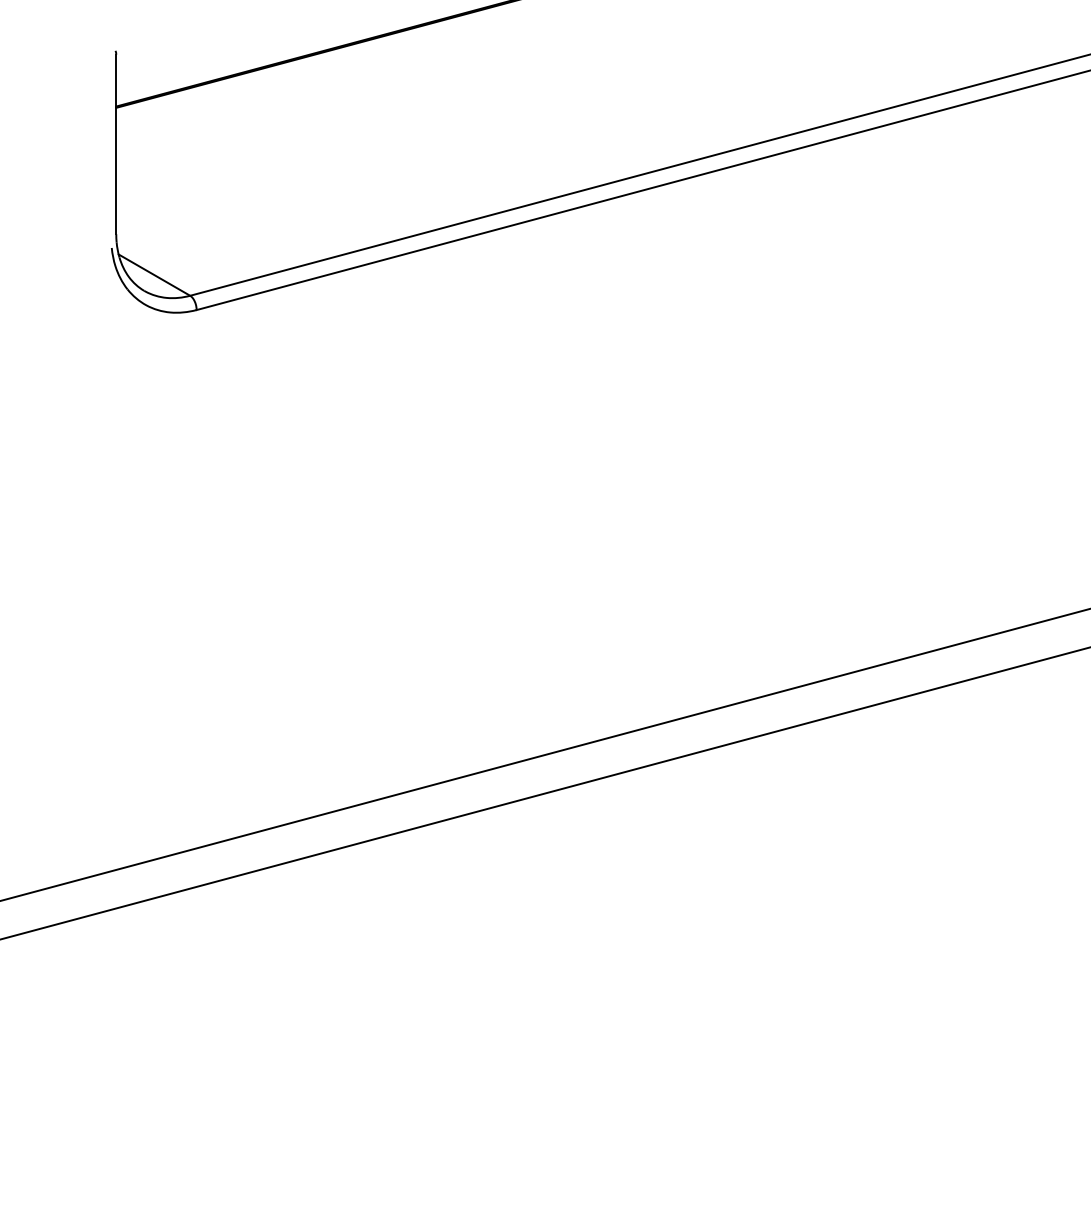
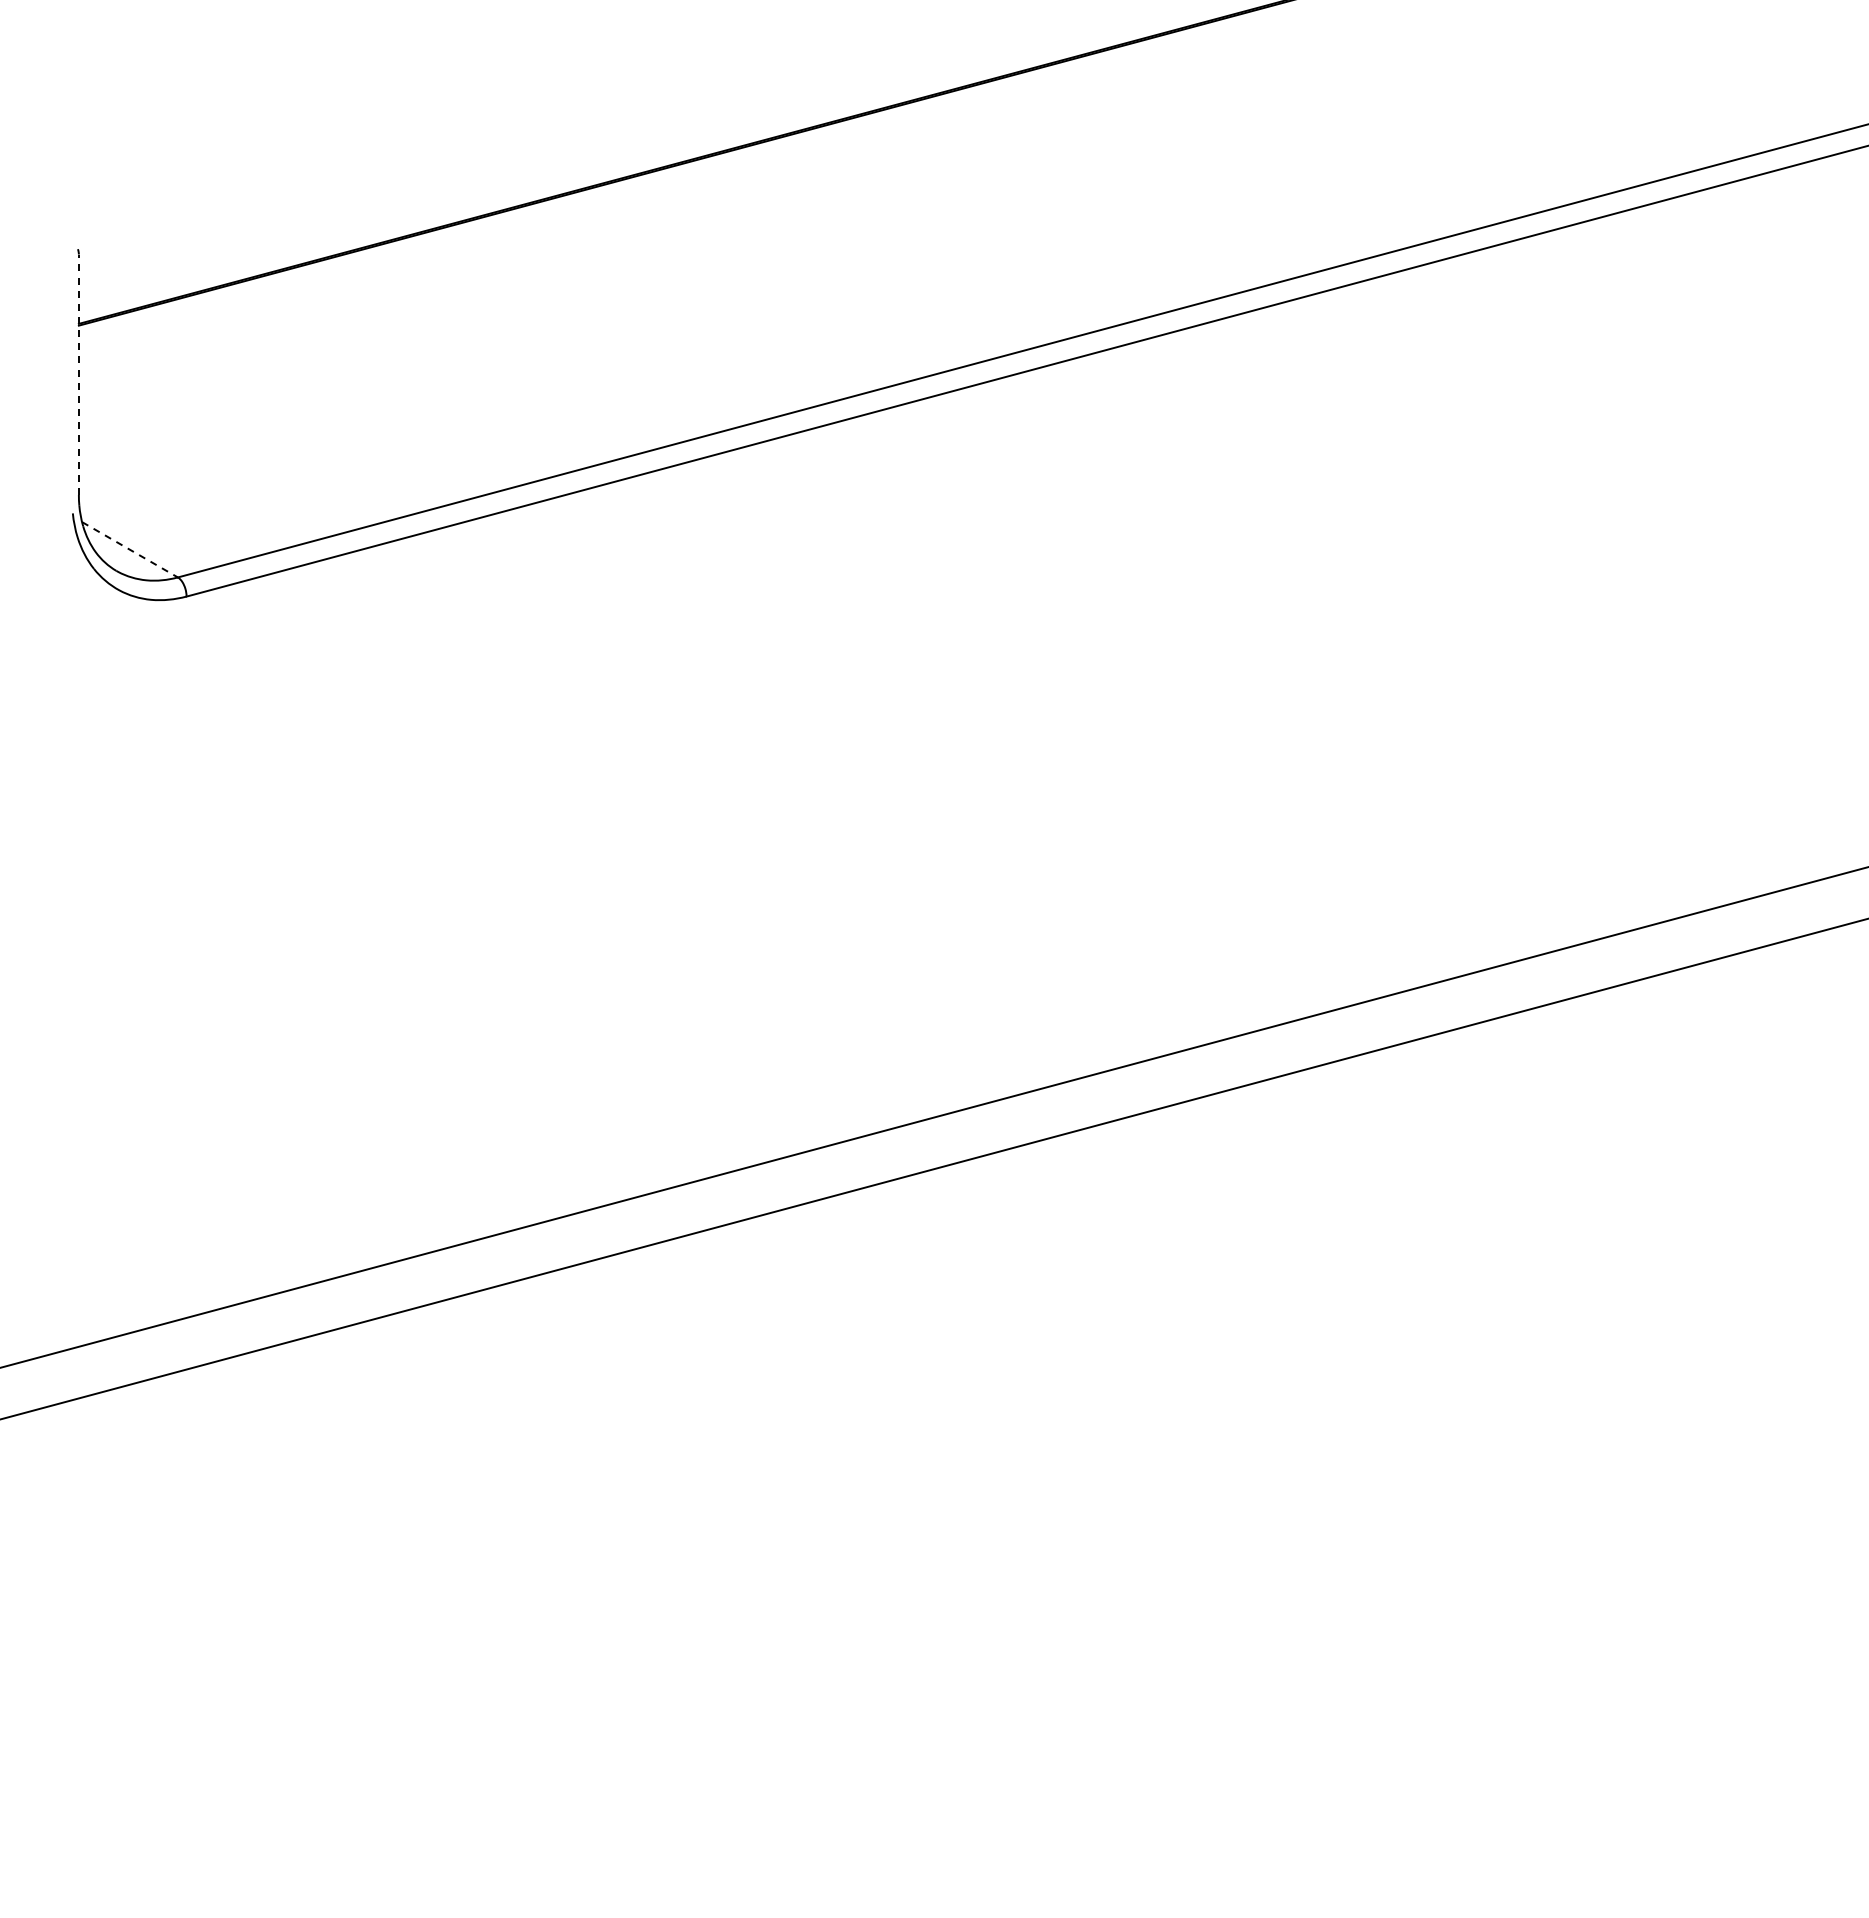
line: (115, 144) -> (78, 374), solid -> dashed
line: (154, 275) -> (130, 550), solid -> dashed

